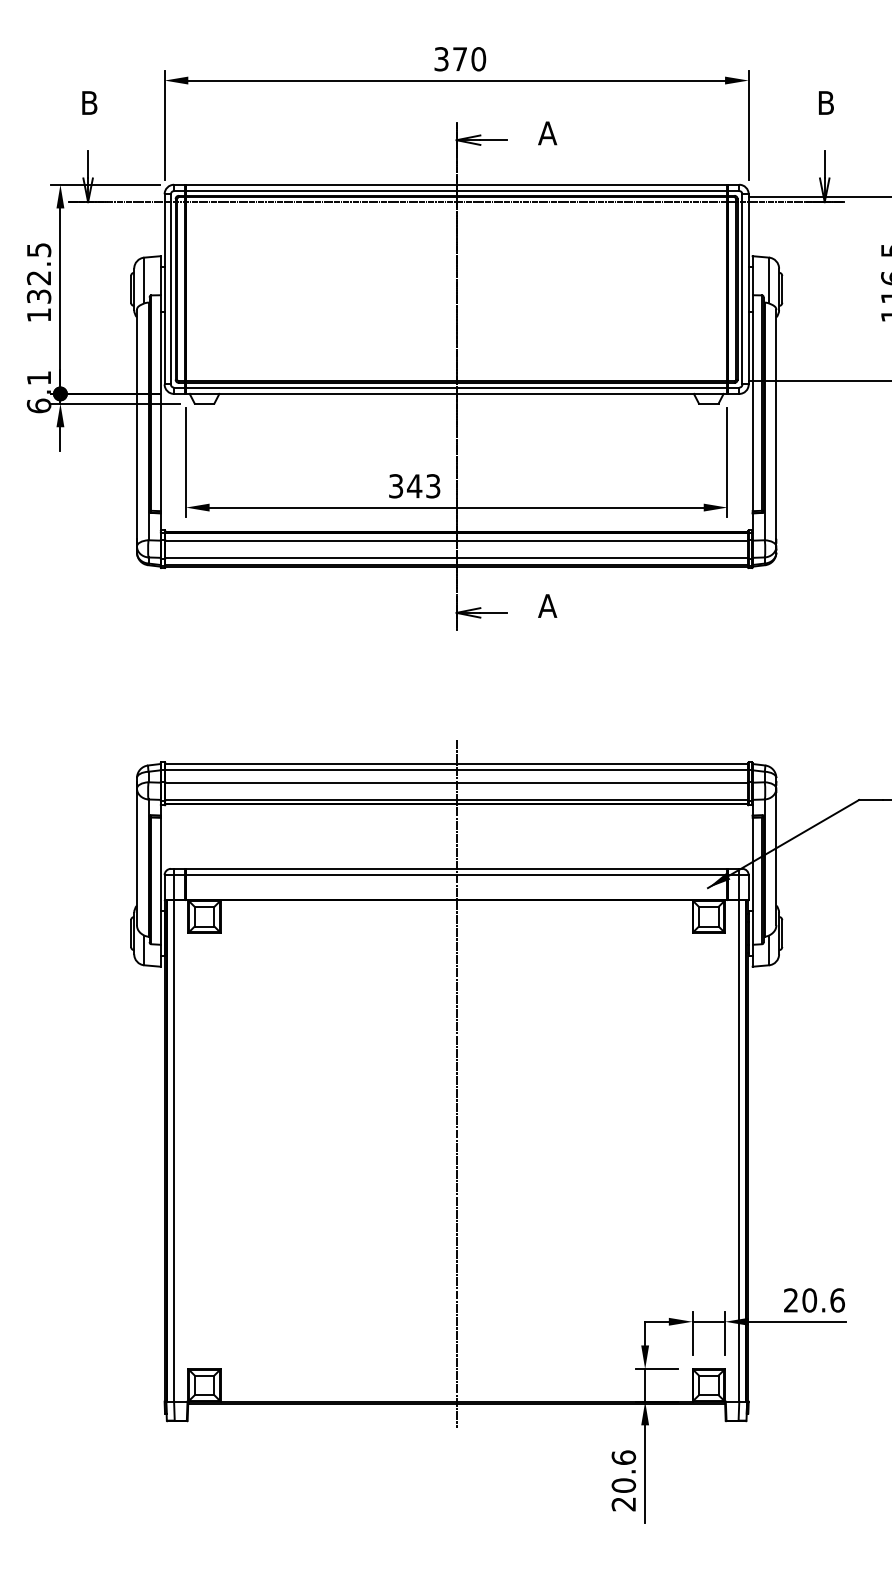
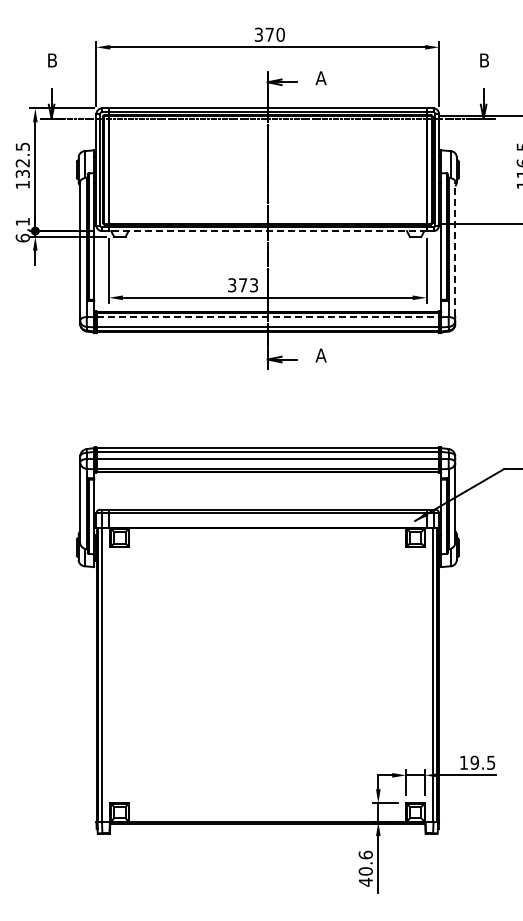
line: (456, 394) -> (267, 231), solid -> dashed
line: (776, 423) -> (455, 248), solid -> dashed
text: (413, 486) -> (242, 285), 343 -> 373
line: (456, 541) -> (267, 317), solid -> dashed
line: (456, 1083) -> (267, 635), removed
text: (814, 1299) -> (477, 762), 20.6 -> 19.5
text: (623, 1502) -> (365, 881), 20.6 -> 40.6

